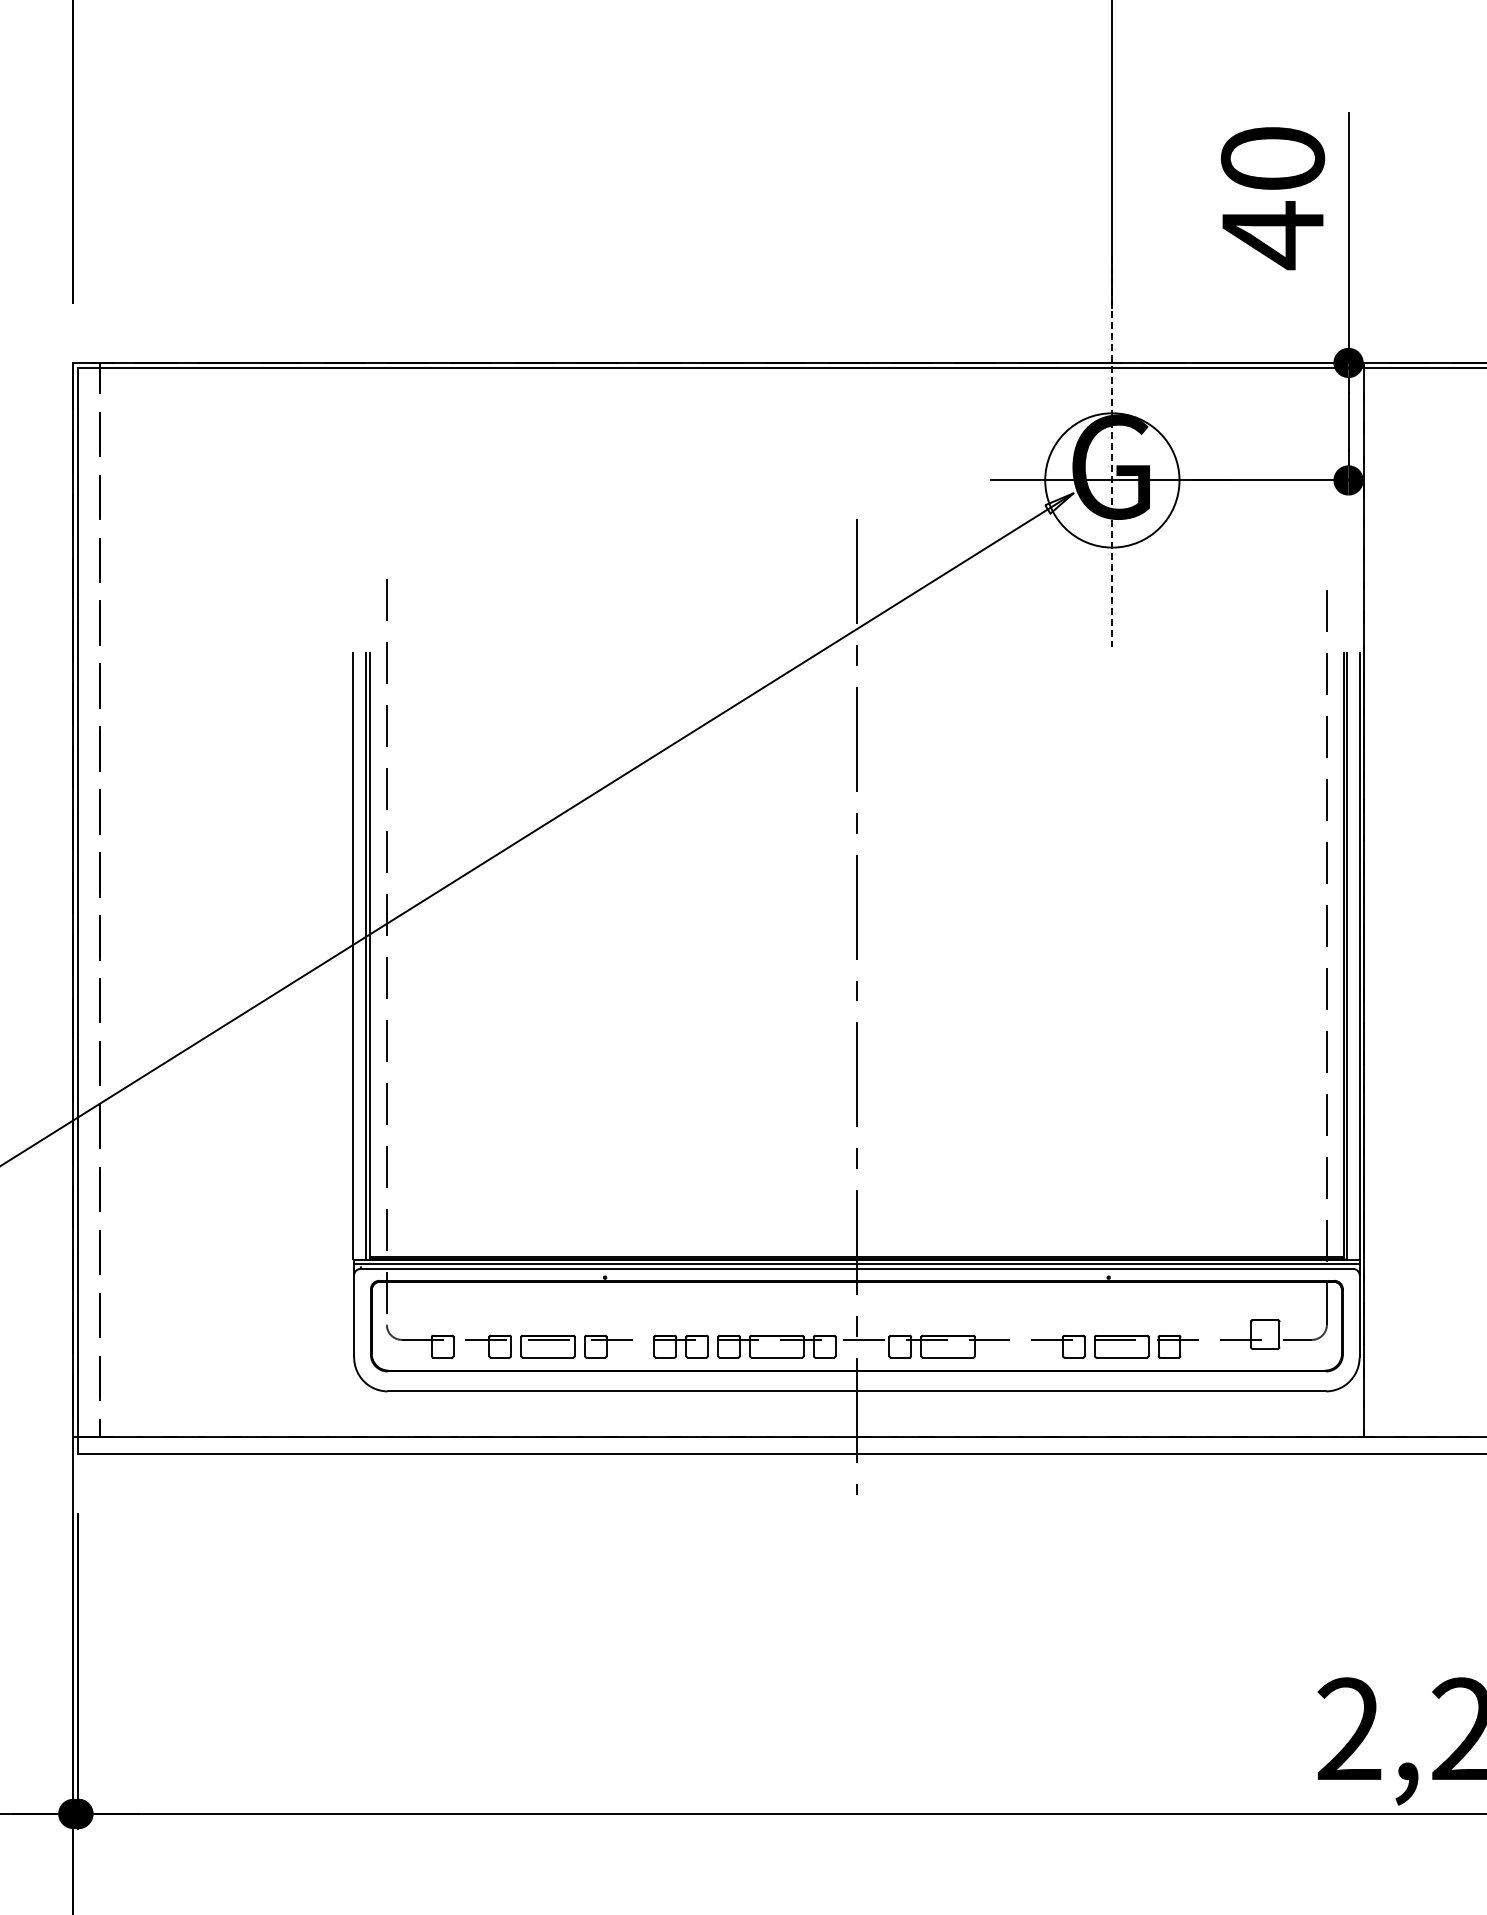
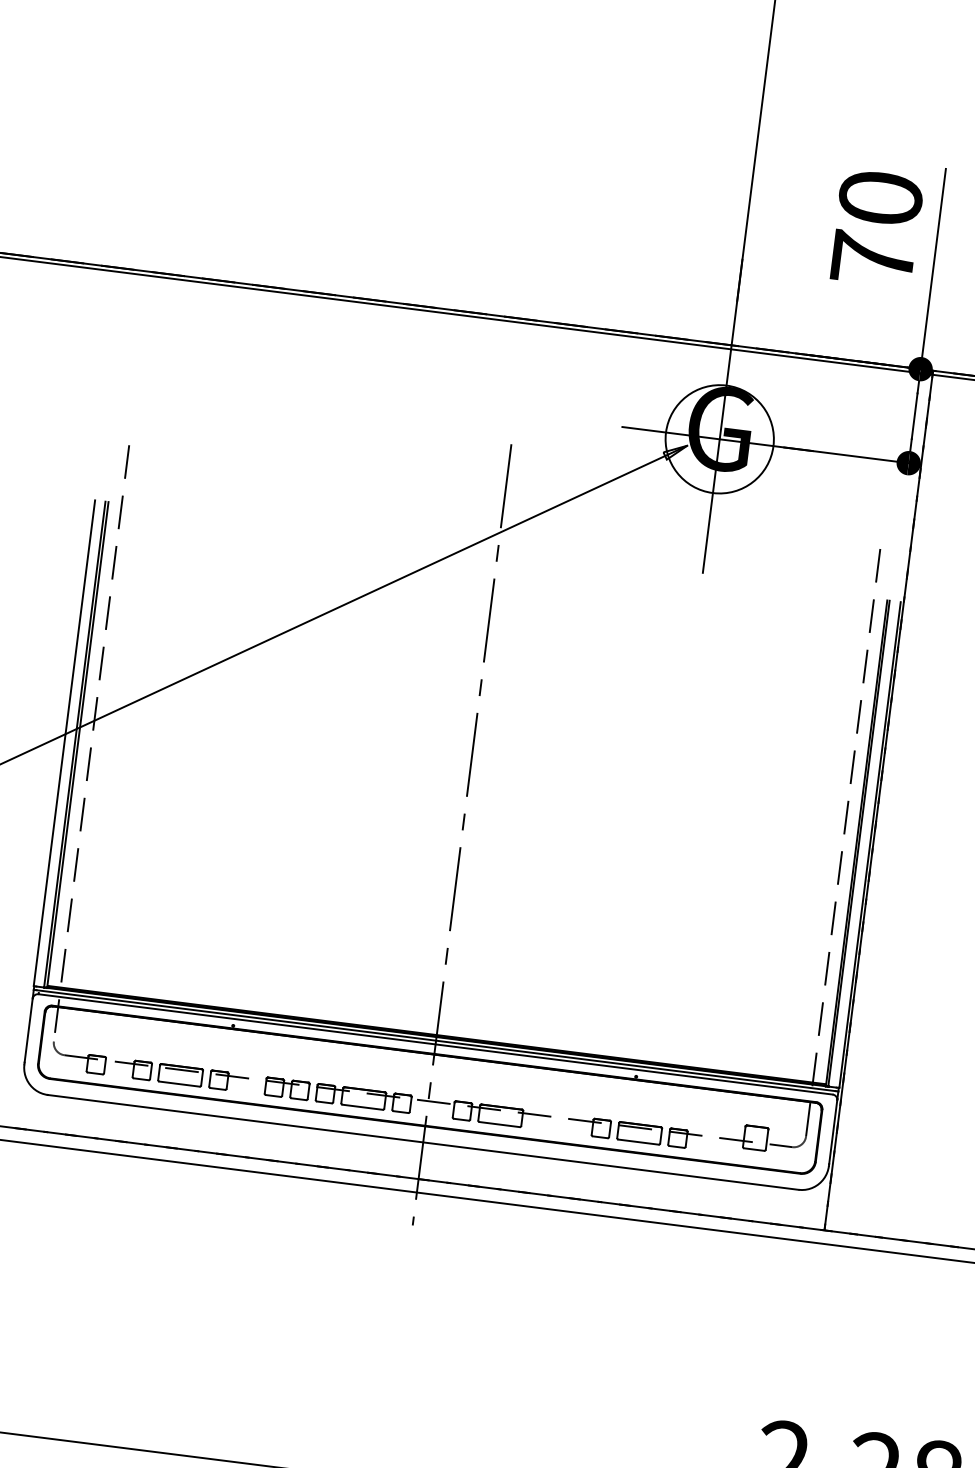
text: (1272, 235) -> (872, 259), 40 -> 70
line: (1112, 451) -> (722, 416), dashed -> solid

